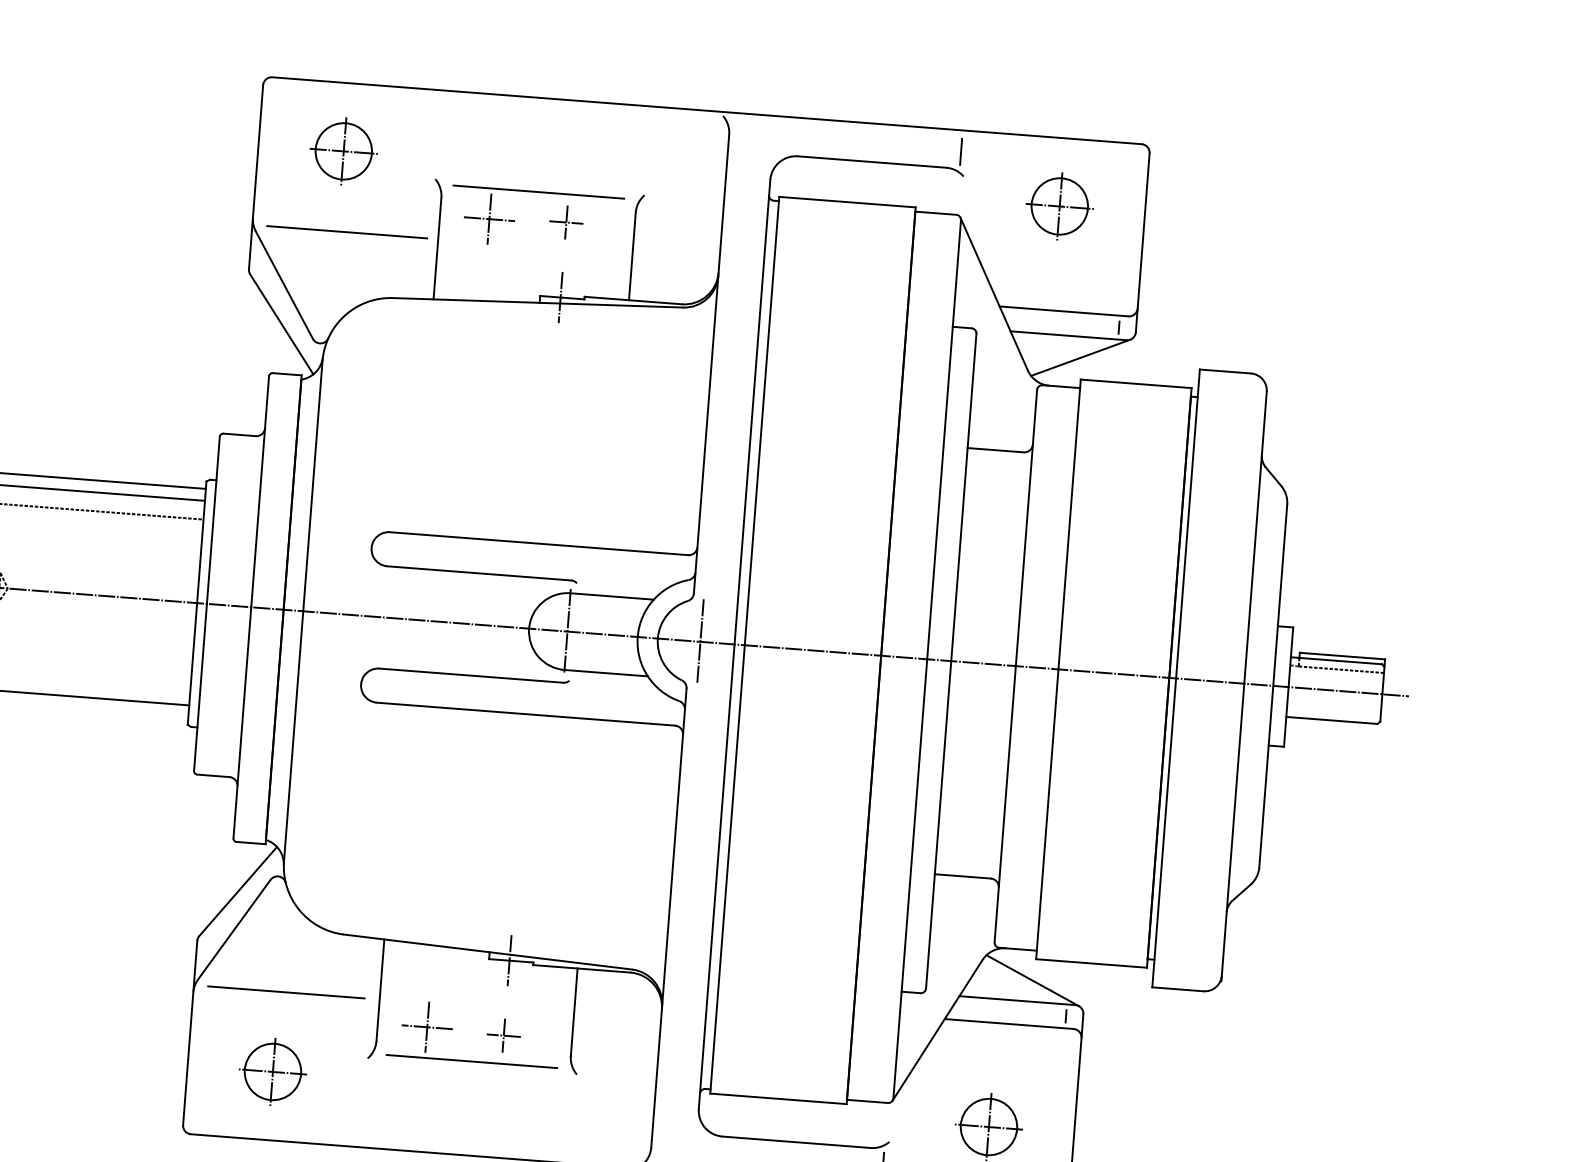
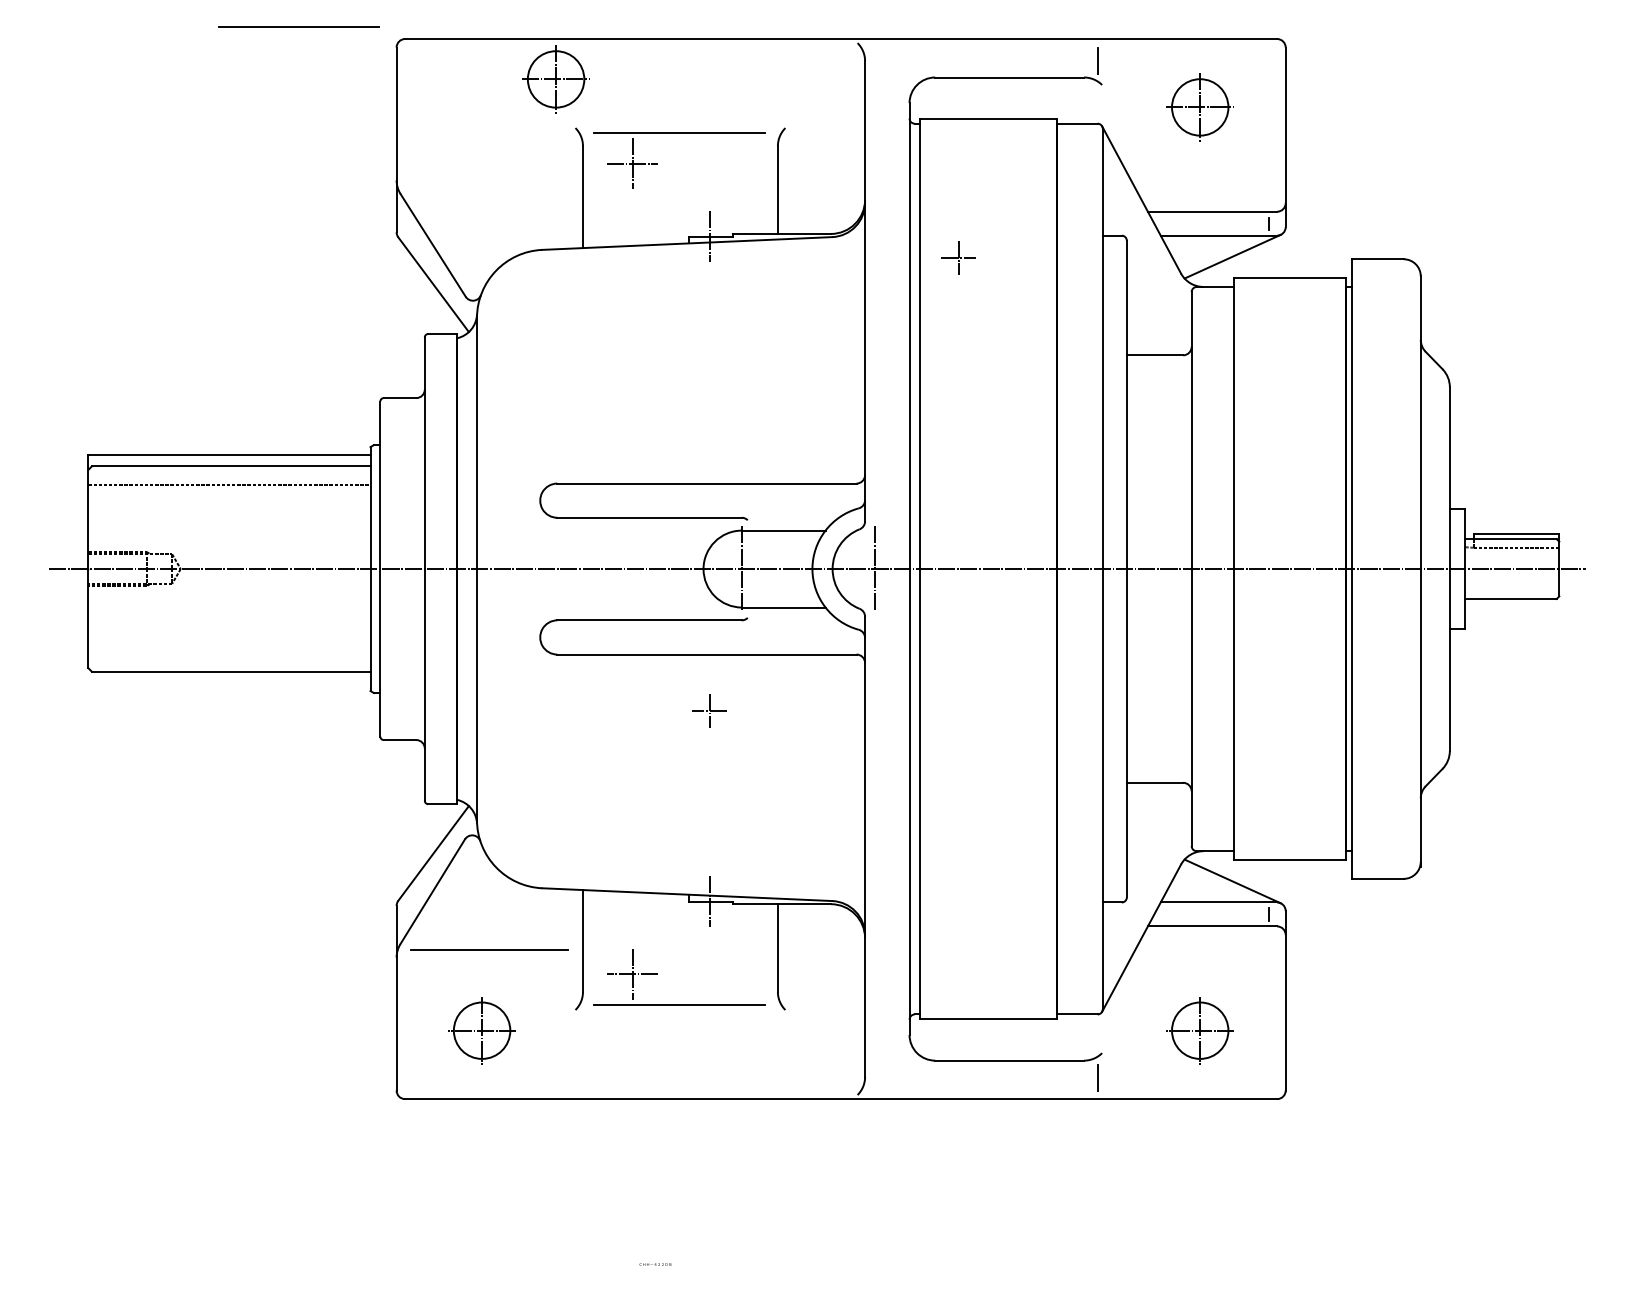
part: (343, 151) -> (555, 79), moved
part: (566, 221) -> (958, 257), moved
line: (347, 231) -> (298, 26), moved
part: (503, 1035) -> (709, 710), moved

